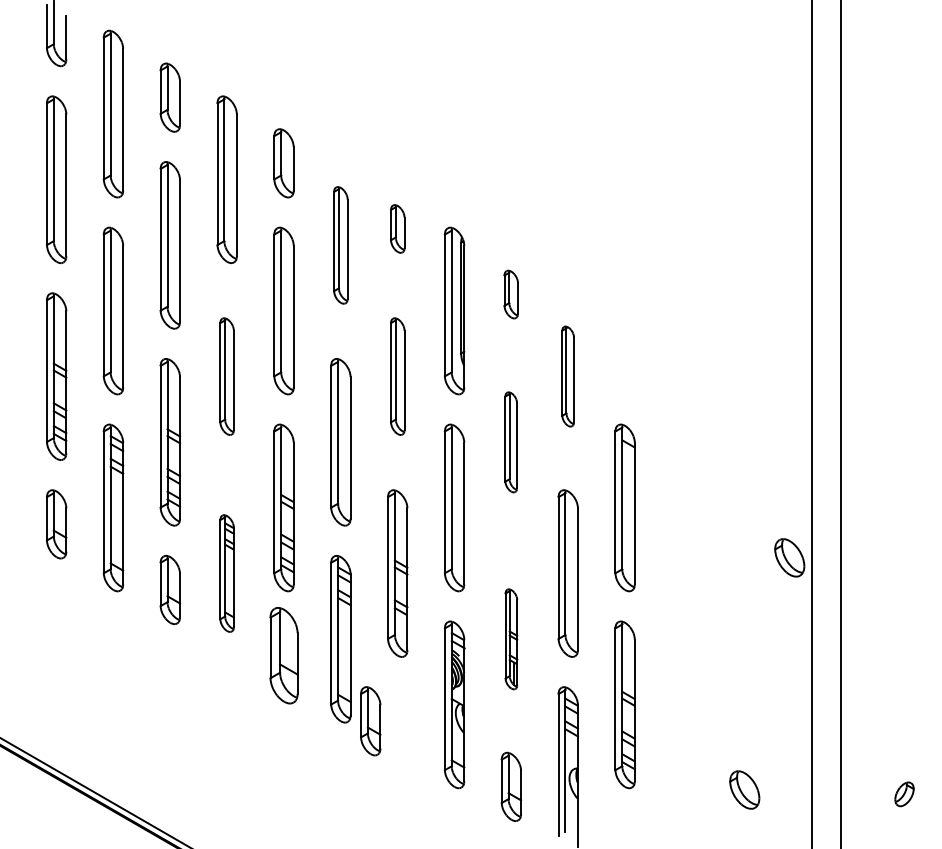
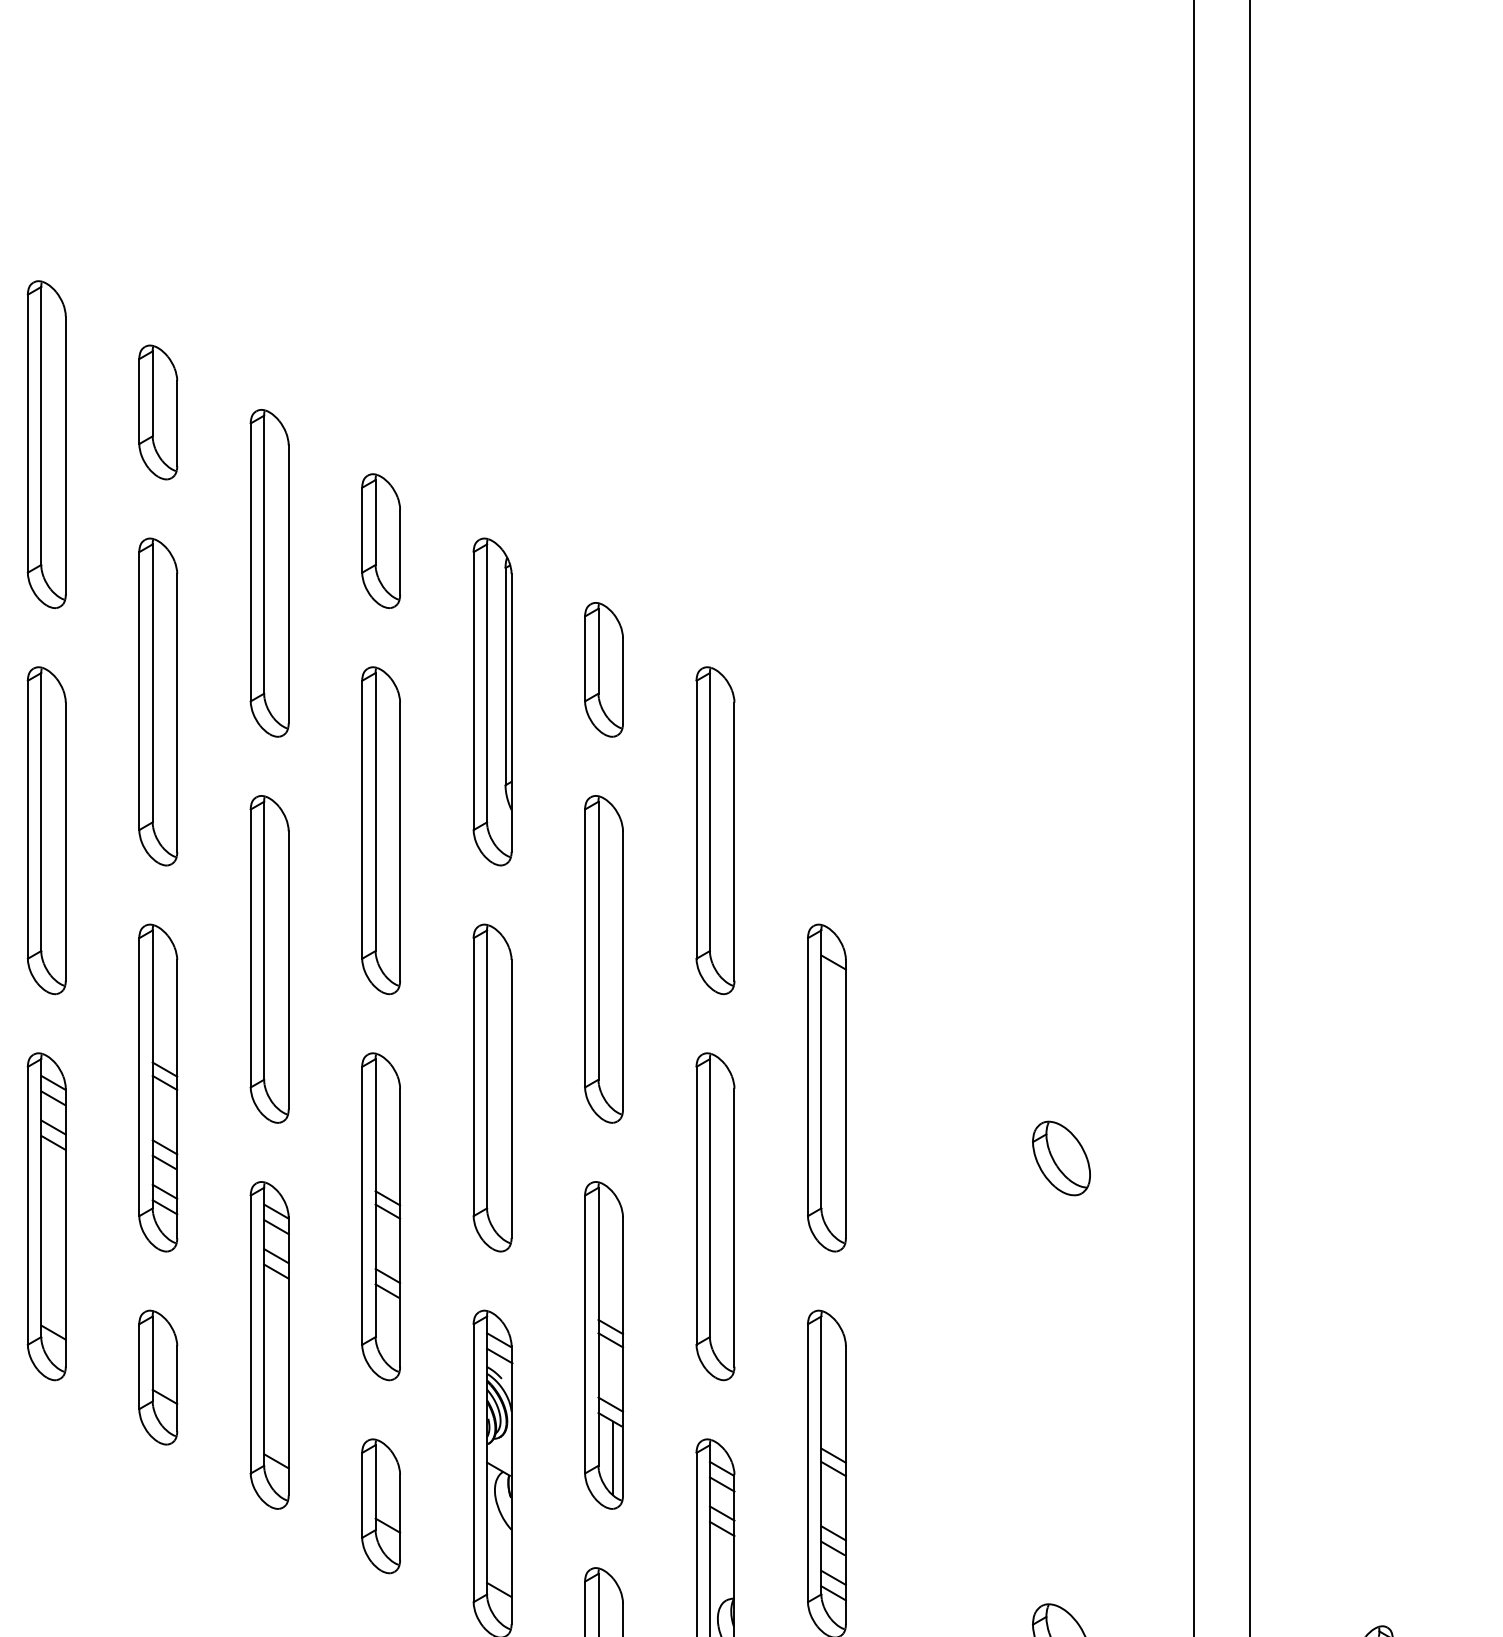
part: (397, 228) -> (380, 540), size x1.43
part: (340, 245) -> (268, 573), size x1.43
part: (510, 294) -> (602, 669), size x1.43
part: (226, 376) -> (45, 830), size x1.43
part: (397, 376) -> (380, 830), size x1.43
part: (567, 376) -> (713, 830), size x1.67
part: (510, 442) -> (602, 959), size x1.67
part: (789, 557) -> (1060, 1157), moved
part: (226, 573) -> (45, 1216), size x1.43
part: (511, 639) -> (604, 1345), size x1.67
part: (283, 655) -> (157, 1377), size x0.71
part: (370, 721) -> (380, 1506), moved

